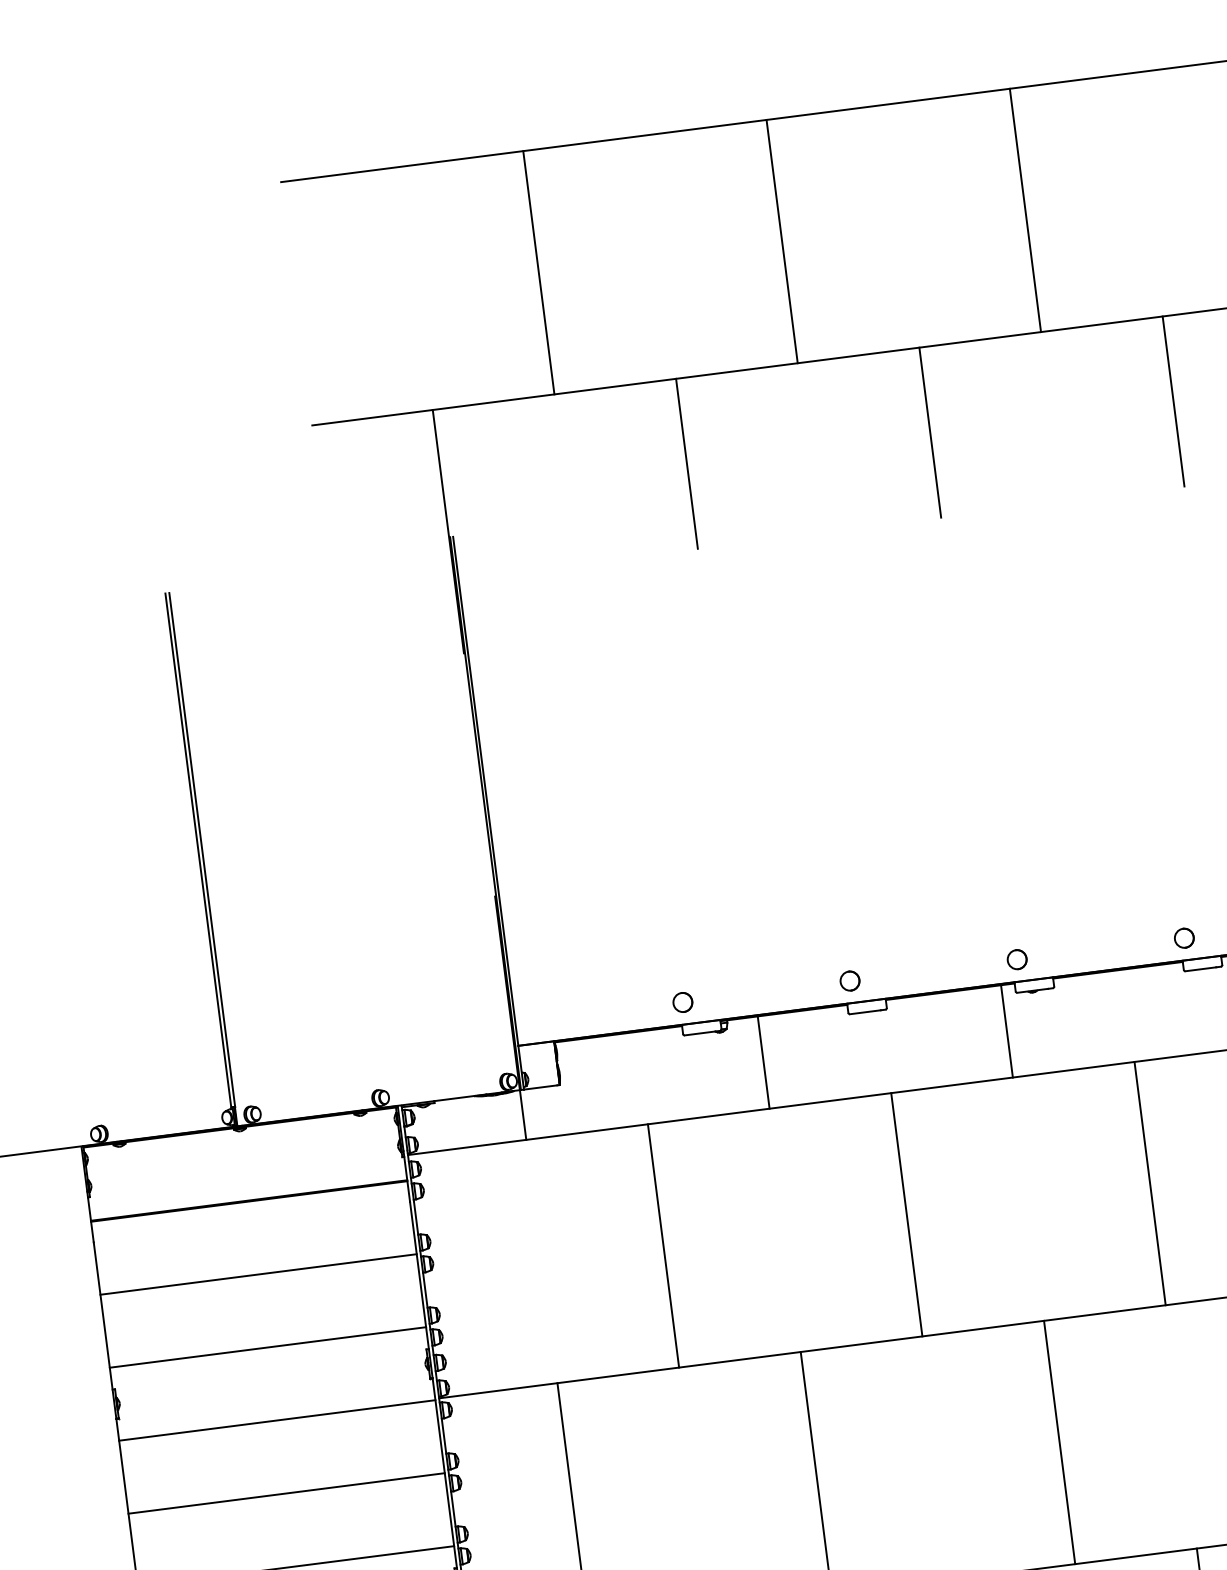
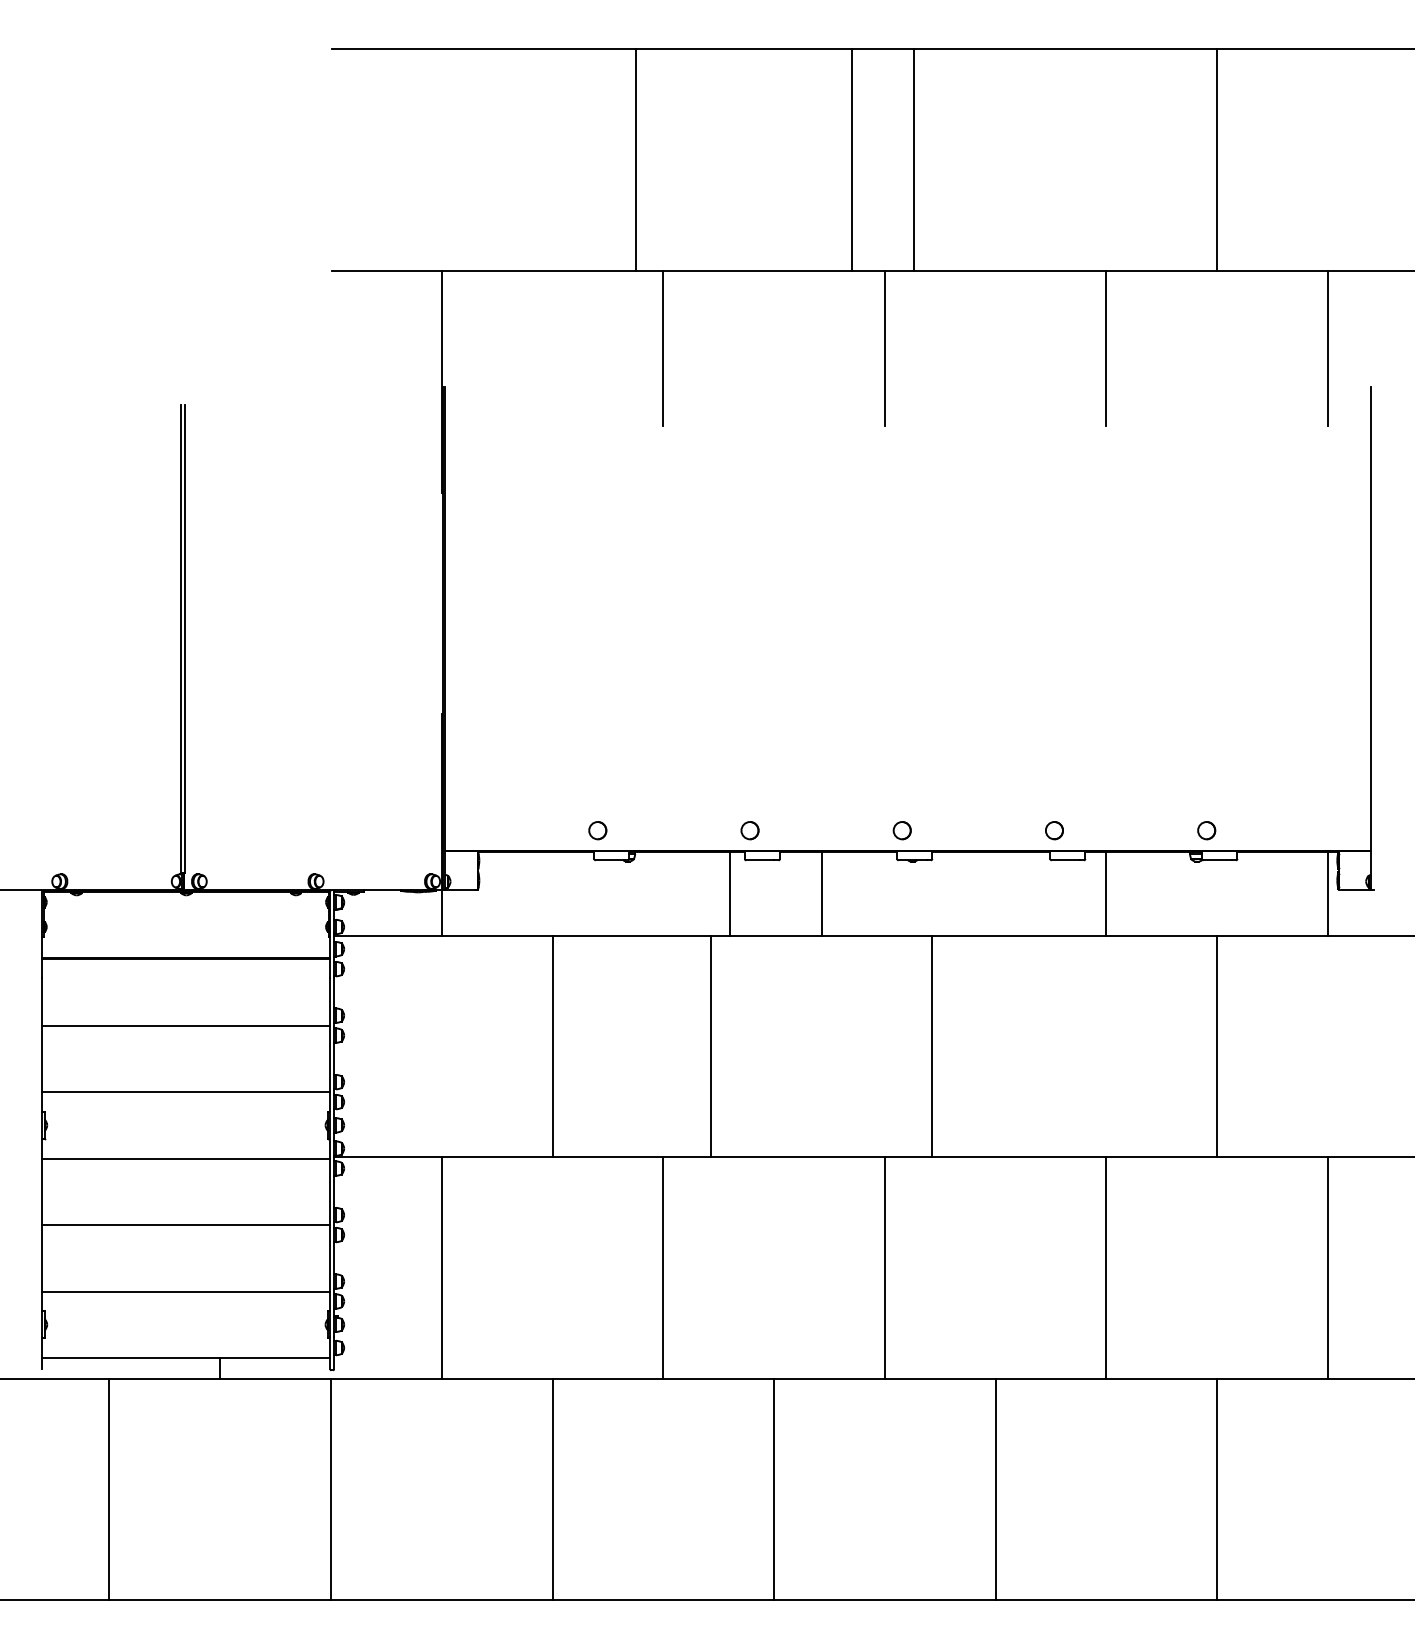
line: (1025, 210) -> (913, 160), moved
line: (782, 241) -> (852, 160), moved
line: (538, 273) -> (635, 160), moved
line: (1006, 1031) -> (821, 893), moved
line: (763, 1062) -> (730, 893), moved
line: (1149, 1183) -> (931, 1046), moved
line: (907, 1214) -> (711, 1046), moved

